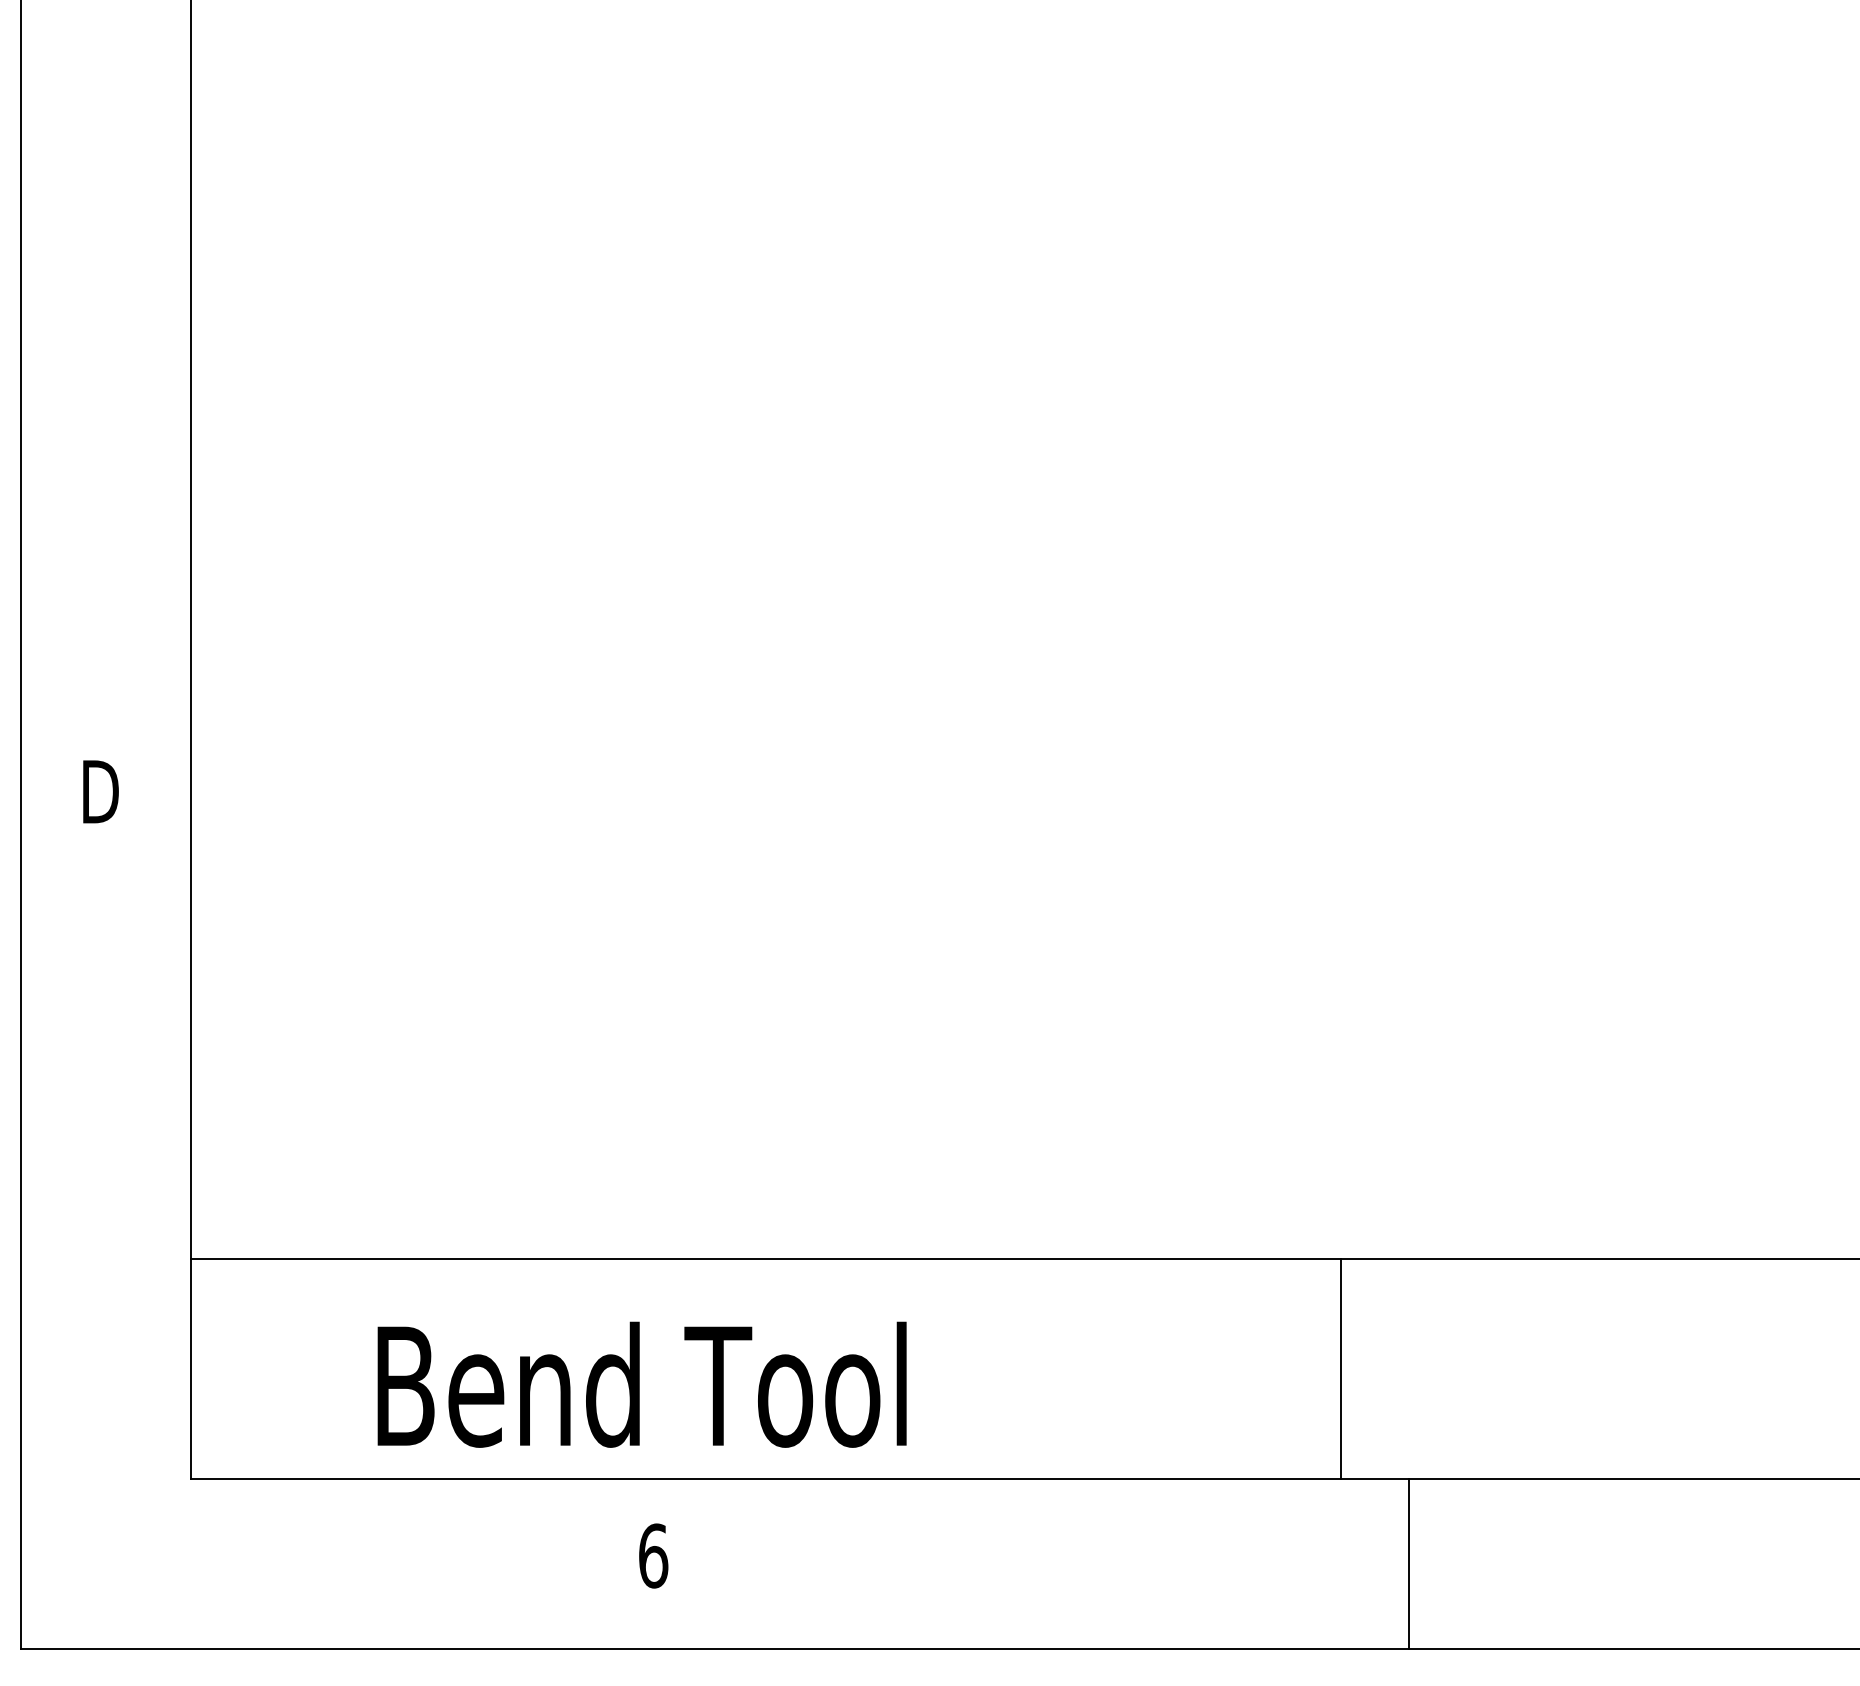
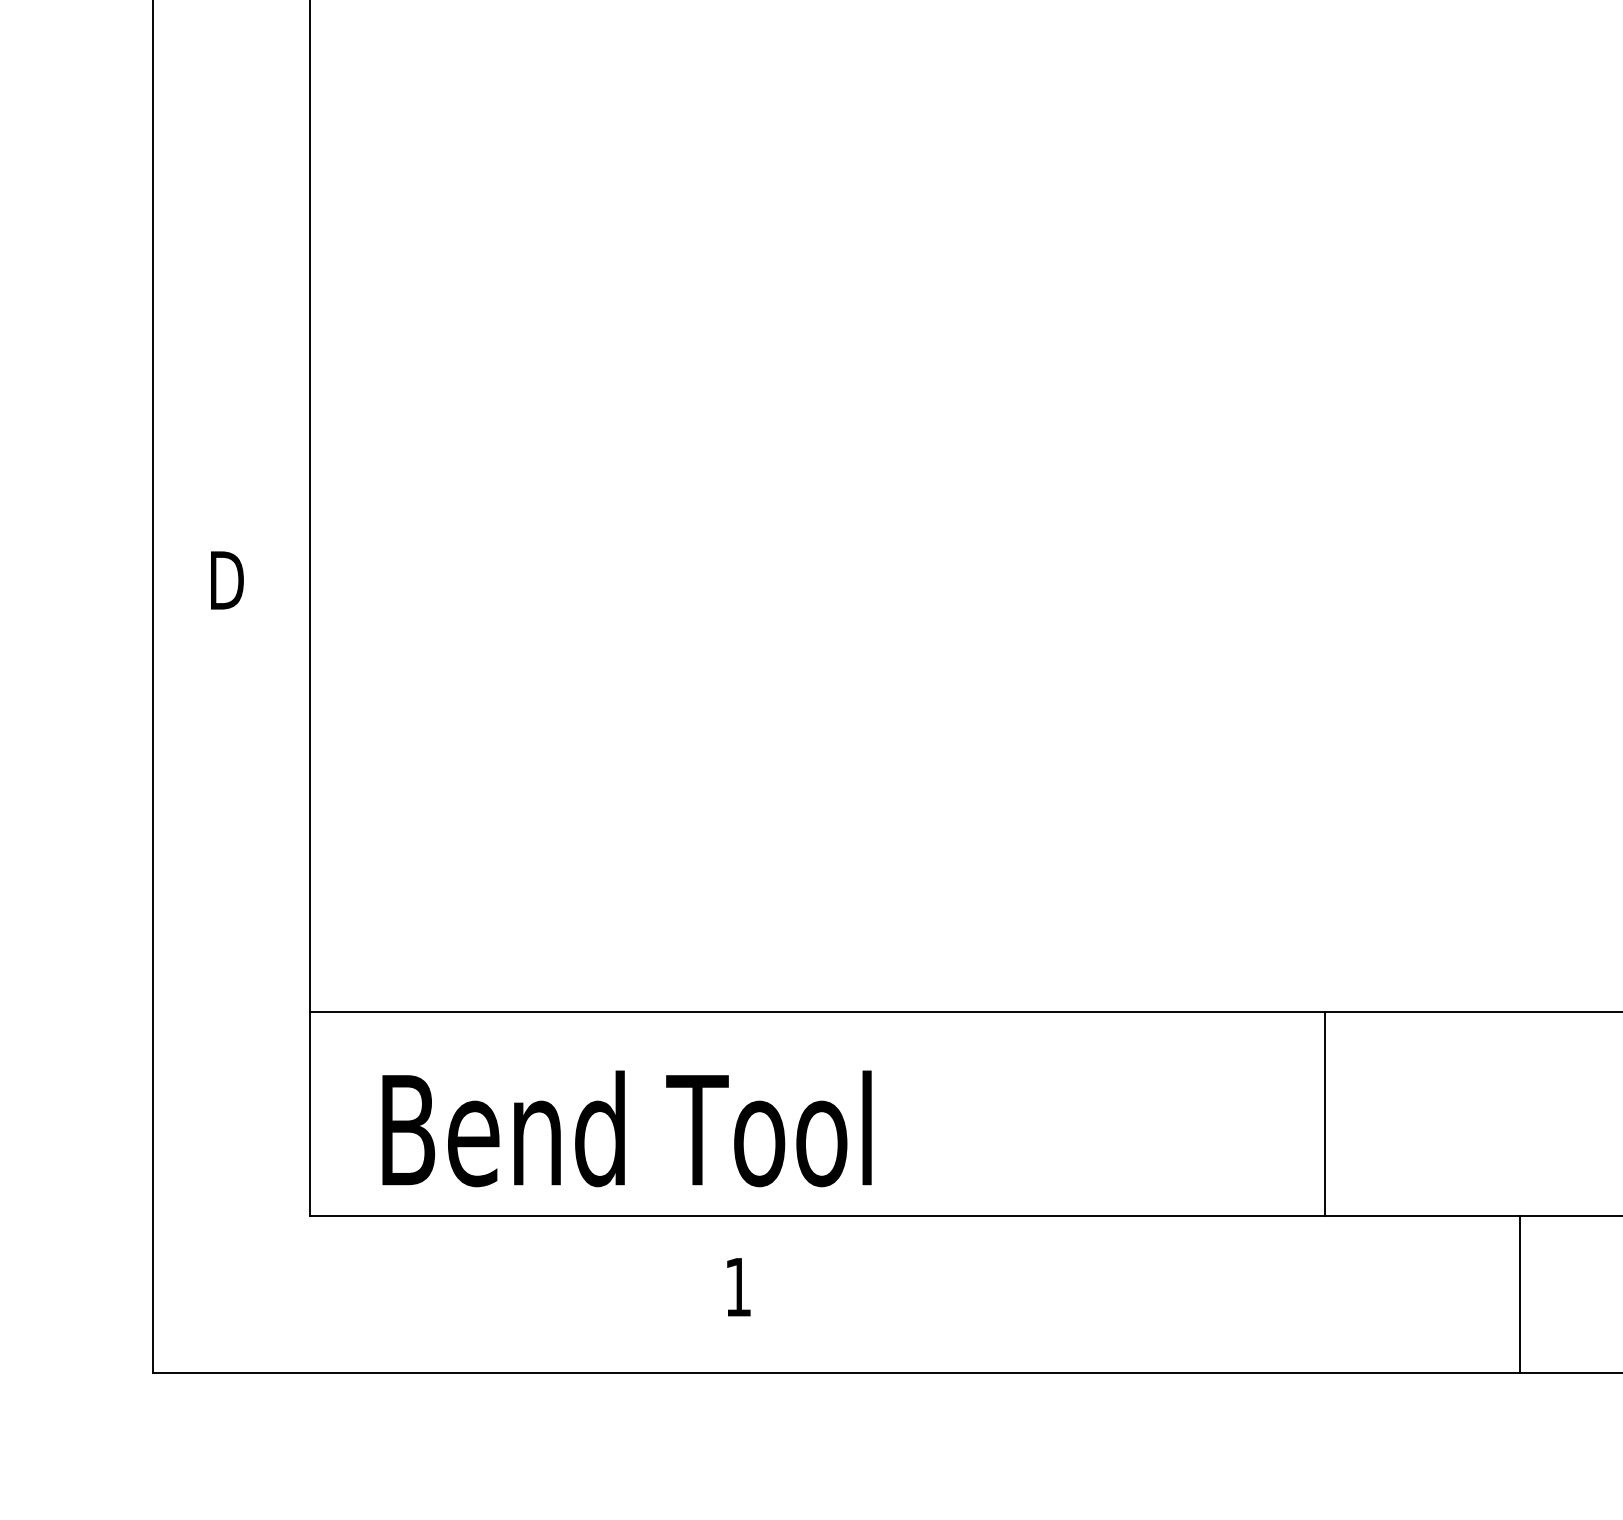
line: (1341, 1368) -> (1324, 1113), moved
text: (641, 1384) -> (626, 1128), moved
text: (653, 1555) -> (738, 1286), 6 -> 1
line: (1409, 1564) -> (1519, 1295), moved

